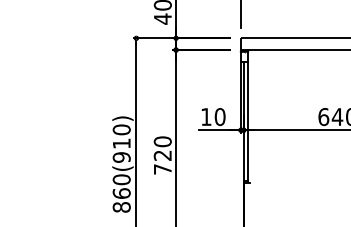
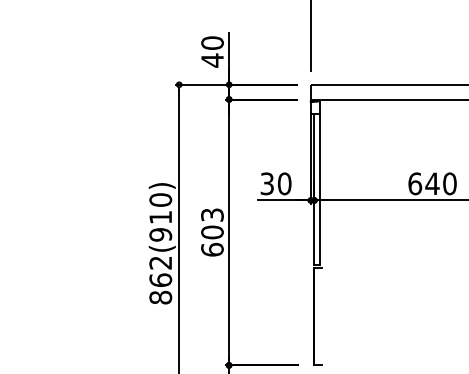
text: (205, 116) -> (266, 183), 10 -> 30
text: (162, 155) -> (212, 232), 720 -> 603
text: (121, 179) -> (160, 262), 860(910) -> 862(910)

